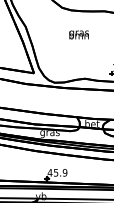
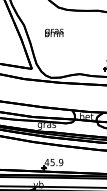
text: (79, 34) -> (54, 32), moved

